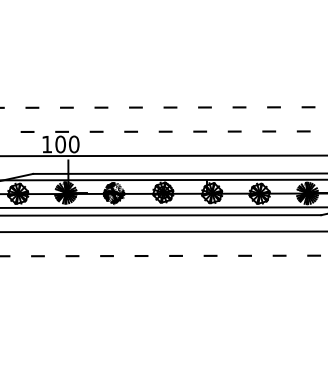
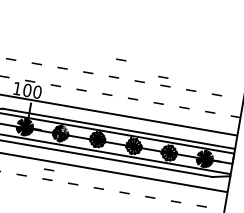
line: (175, 83) -> (120, 59), added
line: (234, 96) -> (163, 77), added
line: (106, 243) -> (48, 170), added

